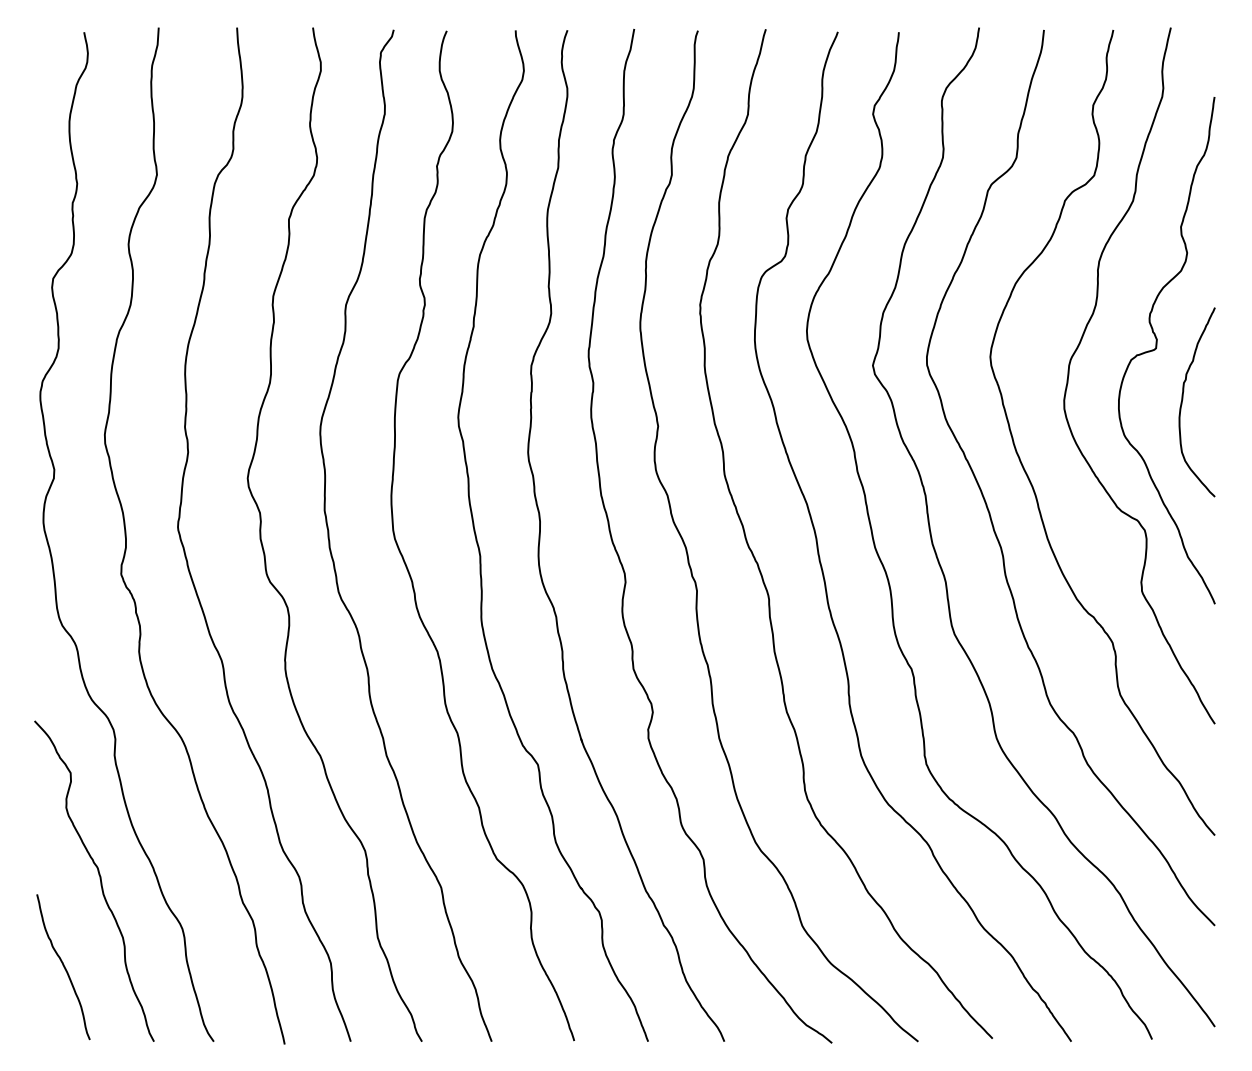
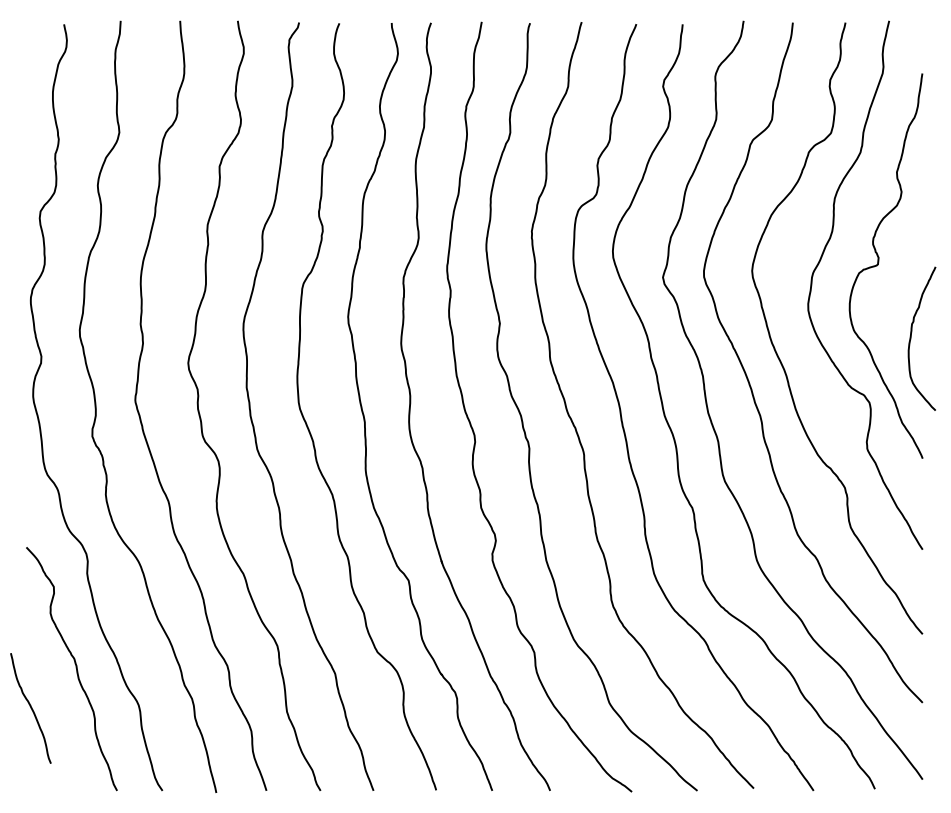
curve: (1183, 399) -> (911, 336), moved
curve: (63, 967) -> (30, 708), moved

